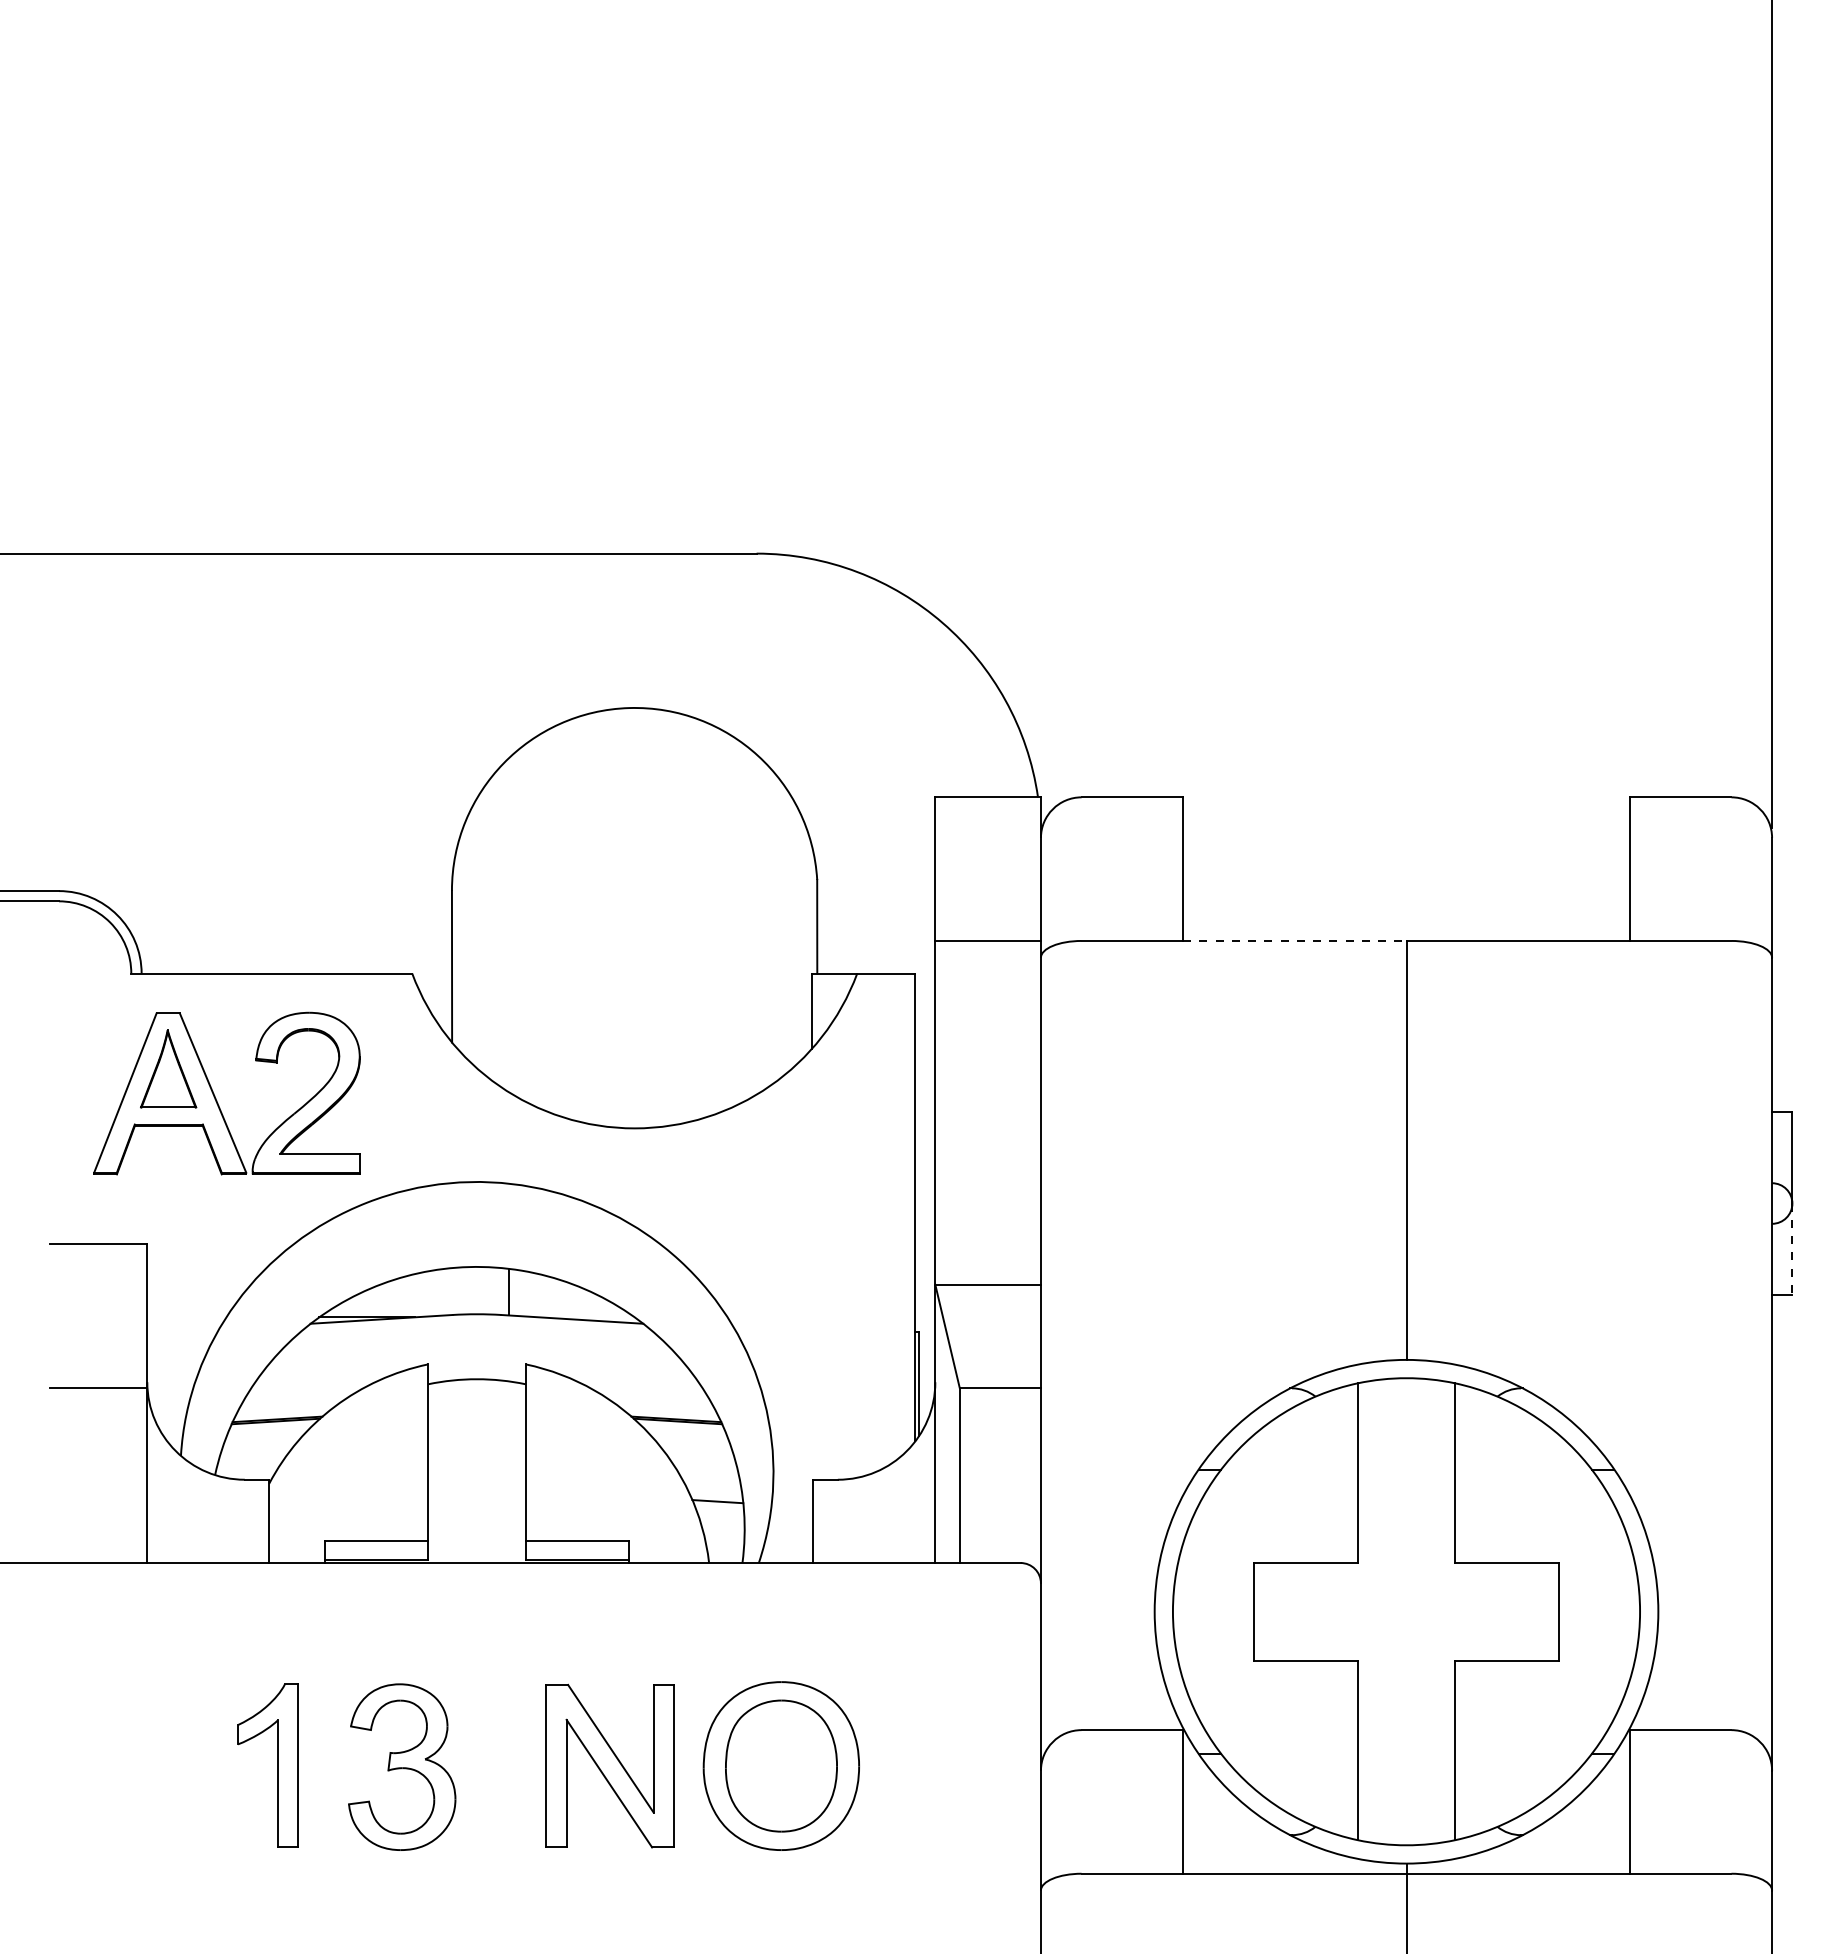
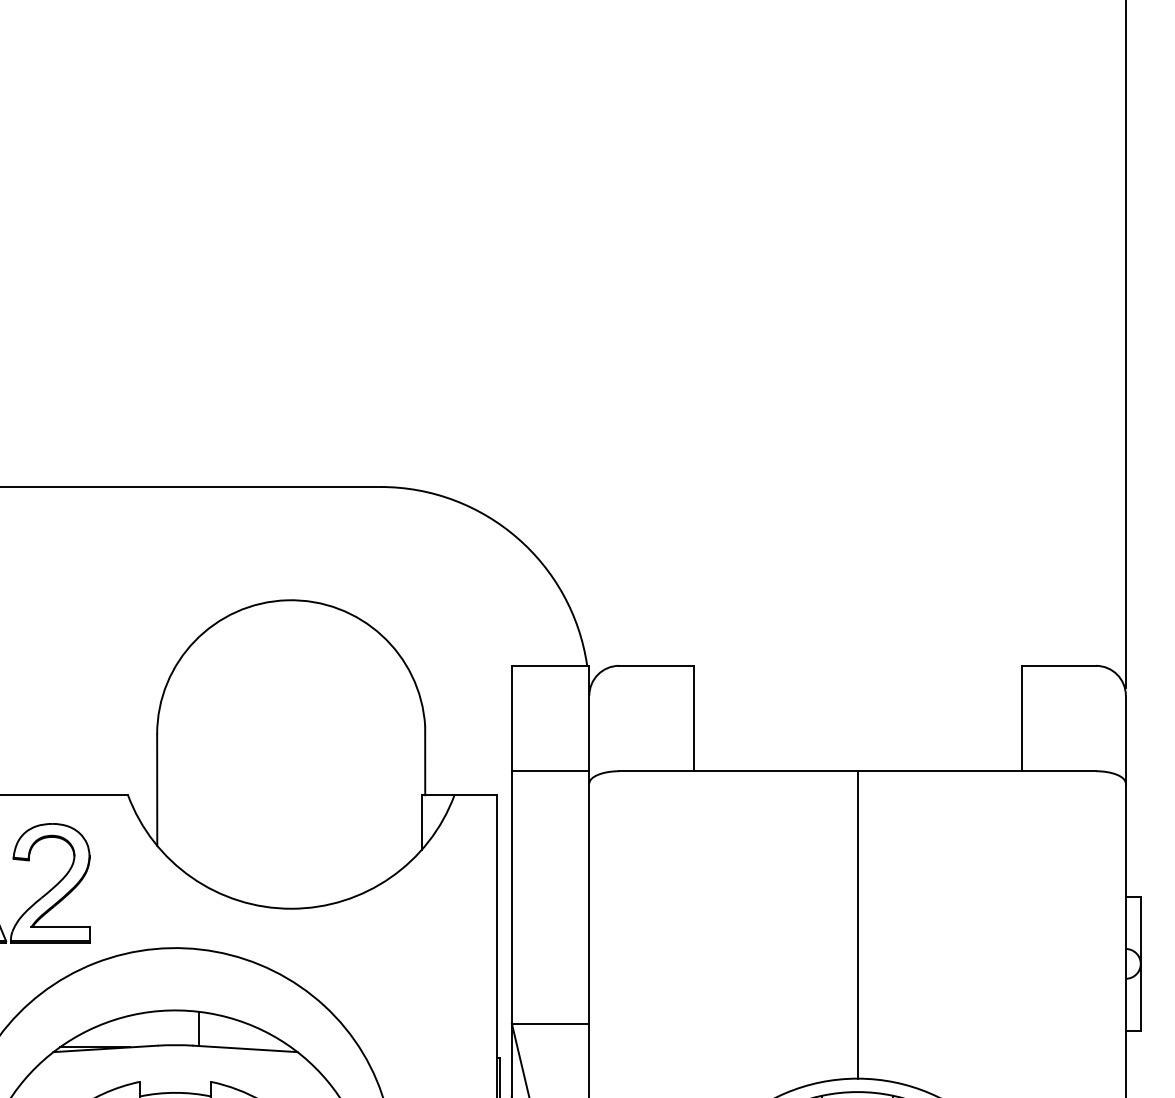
line: (1294, 940) -> (775, 770), dashed -> solid
line: (1792, 1249) -> (1140, 997), dashed -> solid

